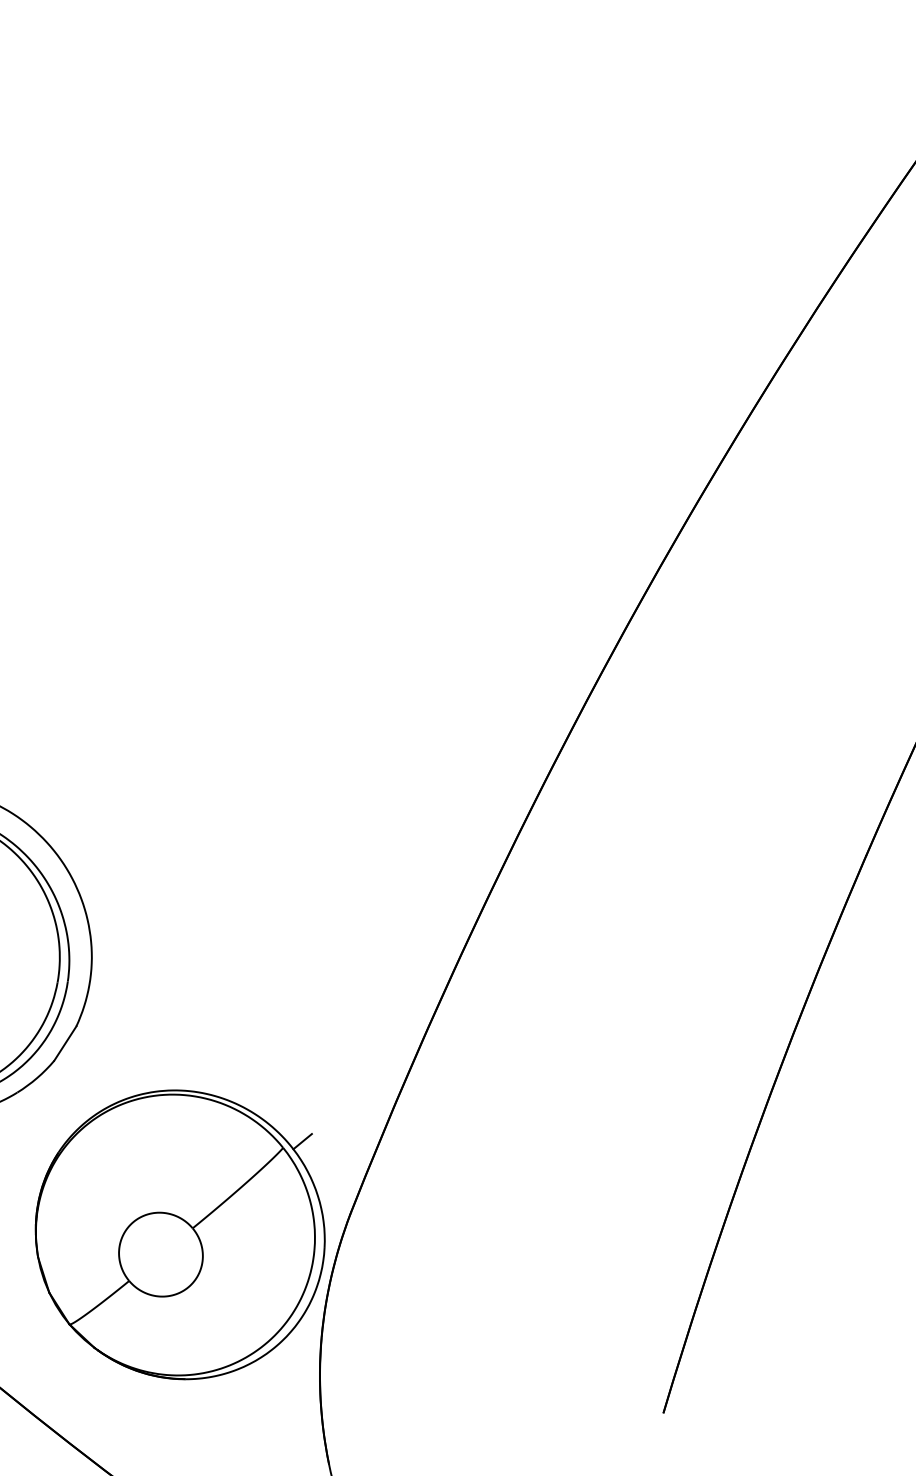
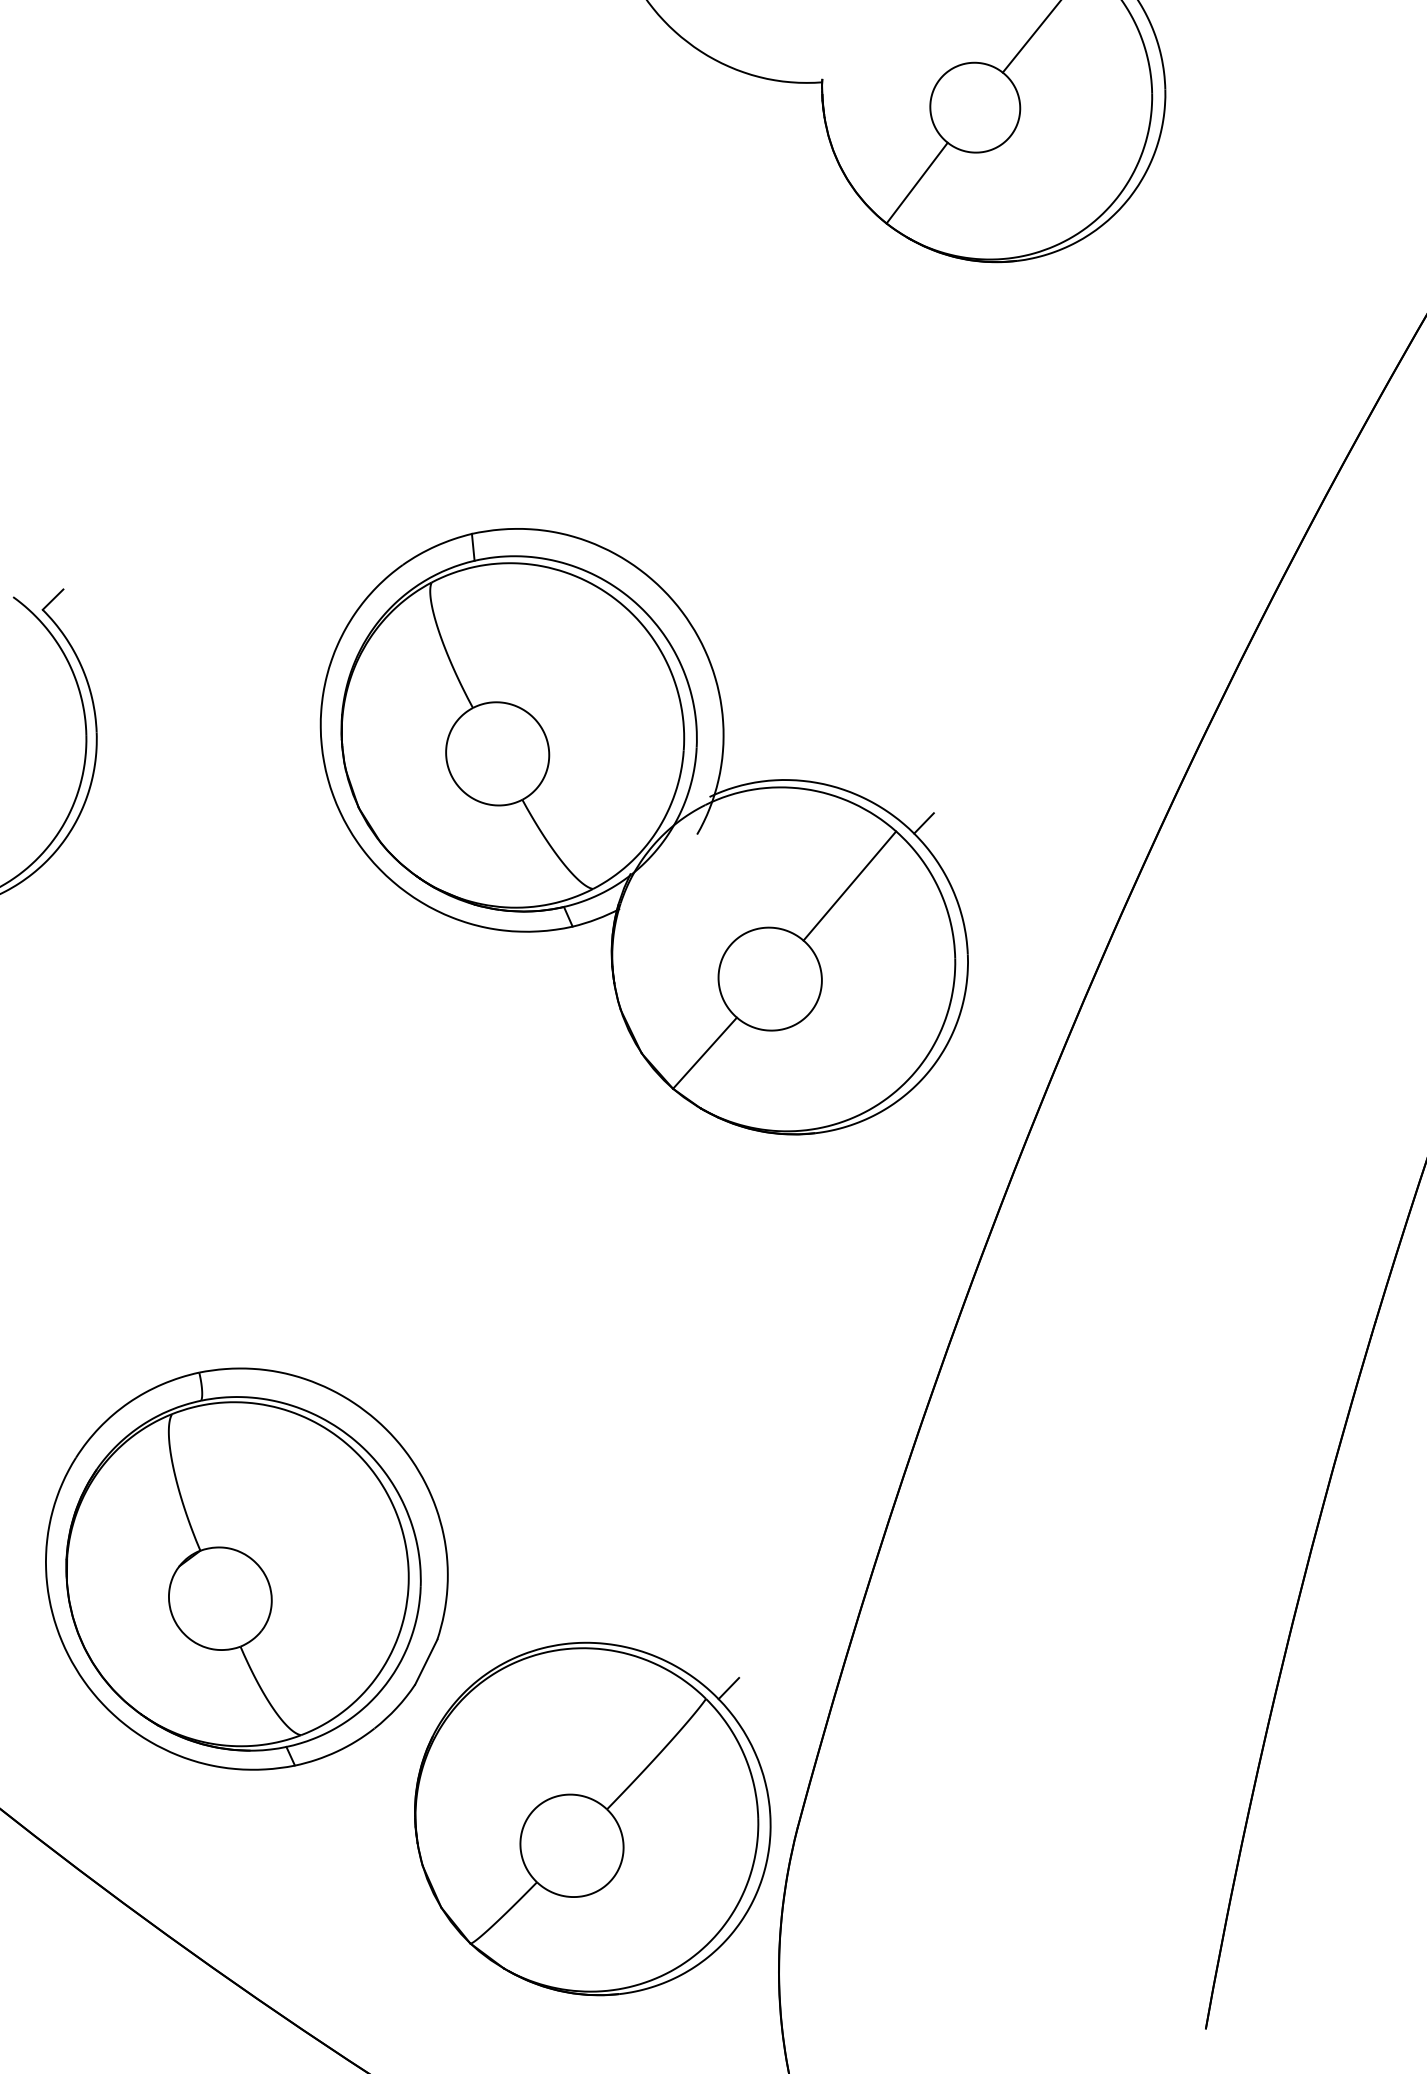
part: (318, 390) -> (643, 831), added
part: (180, 1234) -> (592, 1818), moved

